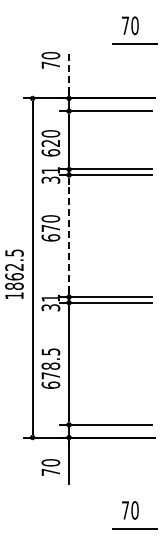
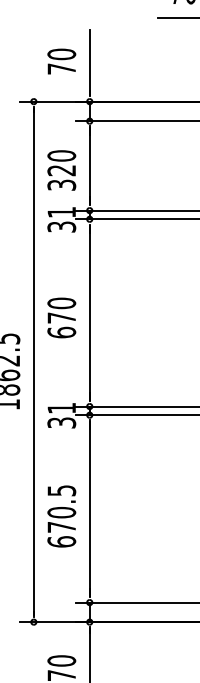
text: (50, 60) -> (61, 61), moved
line: (69, 72) -> (90, 61), dashed -> solid
text: (50, 152) -> (61, 184), 620 -> 320
text: (50, 228) -> (61, 318), moved
line: (69, 235) -> (90, 312), dashed -> solid
text: (50, 365) -> (61, 511), 678.5 -> 670.5

